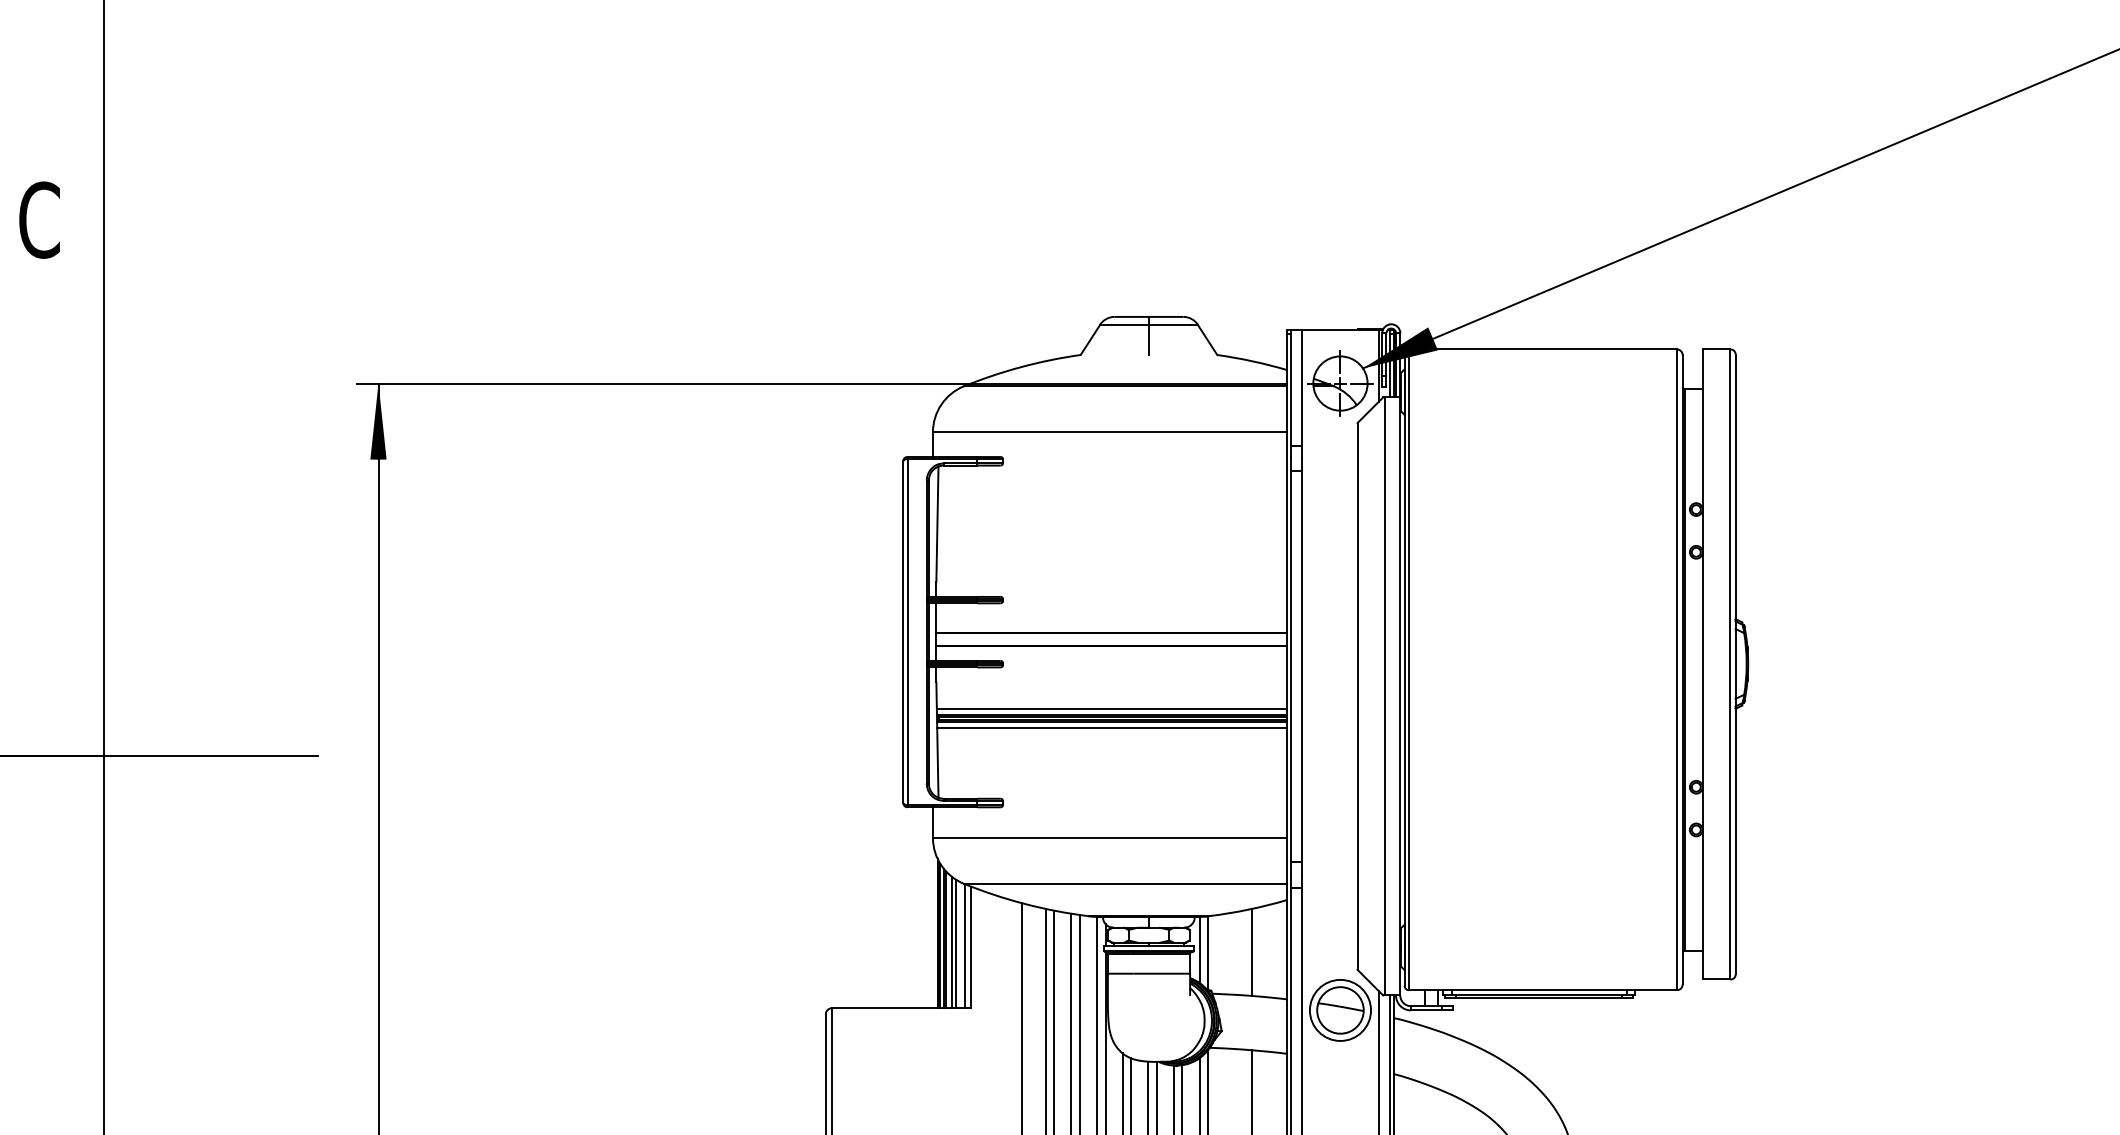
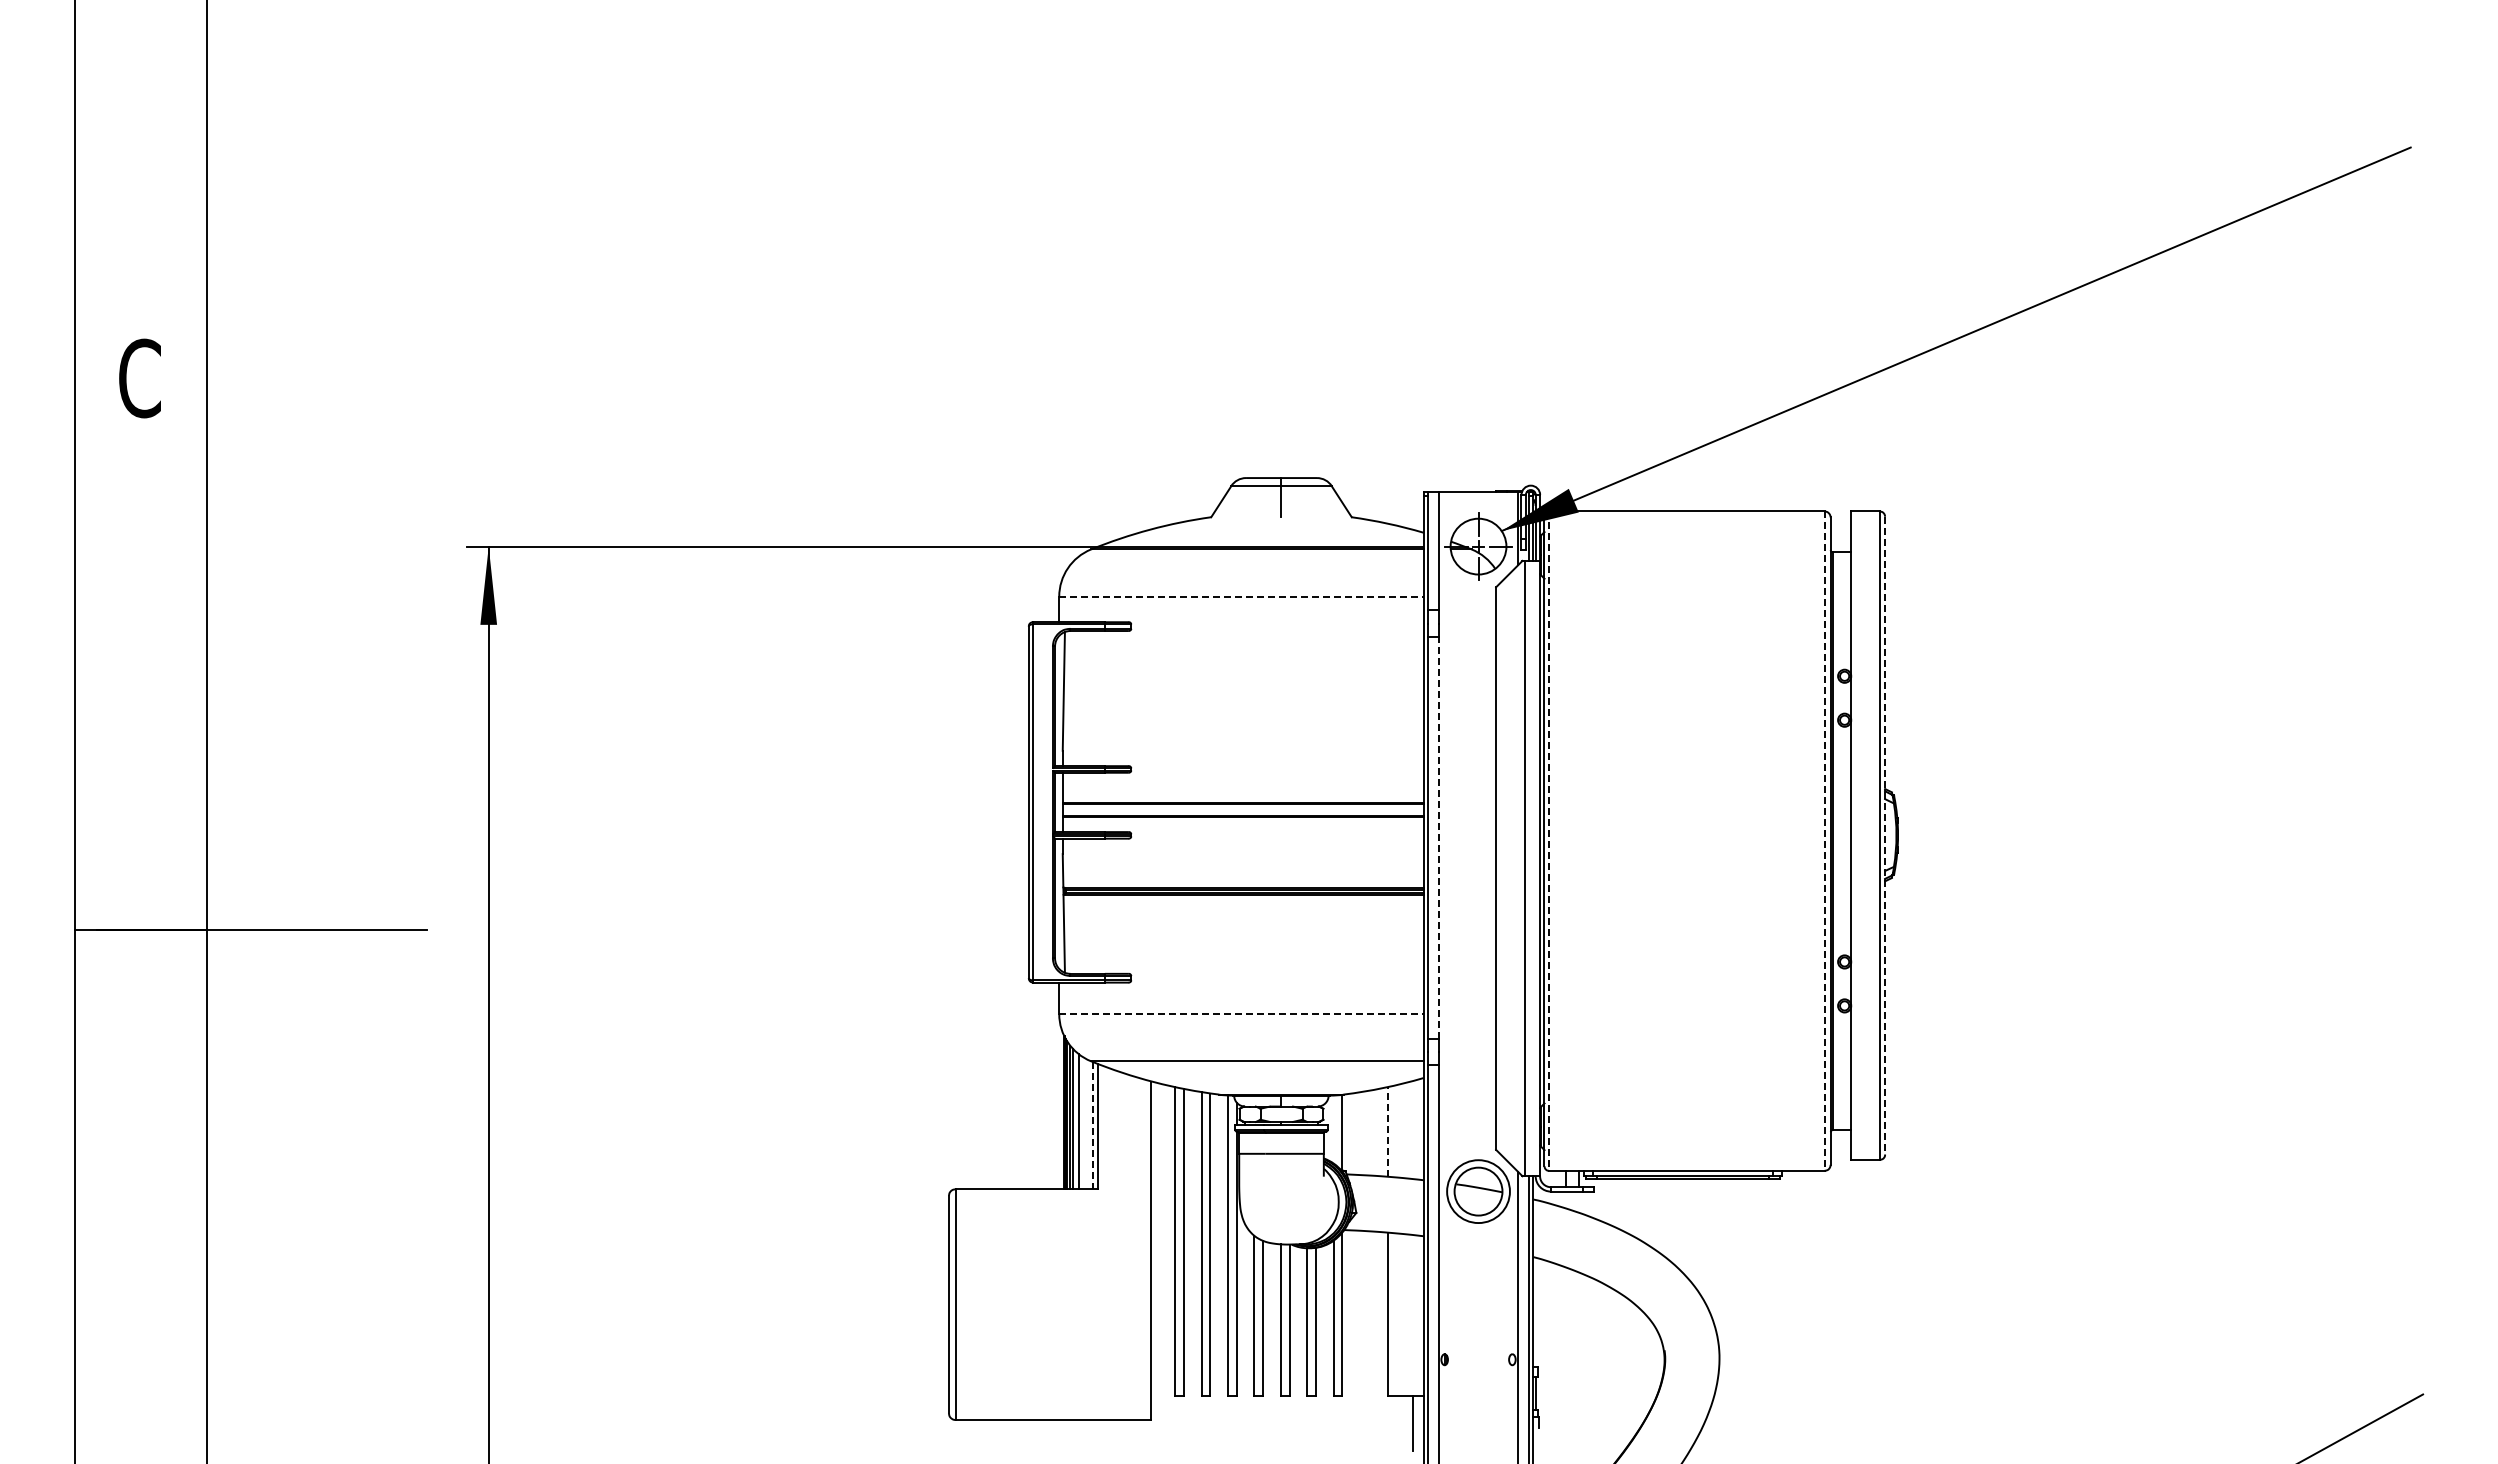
line: (1110, 432) -> (1241, 596), solid -> dashed
line: (1736, 664) -> (1885, 835), solid -> dashed
line: (1301, 666) -> (1438, 837), solid -> dashed
line: (1408, 670) -> (1548, 841), solid -> dashed
line: (1676, 670) -> (1824, 841), solid -> dashed
line: (1112, 709) -> (1243, 881), removed
line: (1112, 728) -> (1243, 901), removed
line: (1110, 838) -> (1241, 1014), solid -> dashed
line: (956, 944) -> (1083, 1123), removed
line: (965, 946) -> (1092, 1125), solid -> dashed
line: (1199, 950) -> (1333, 1129), removed
line: (1251, 952) -> (1387, 1132), solid -> dashed

